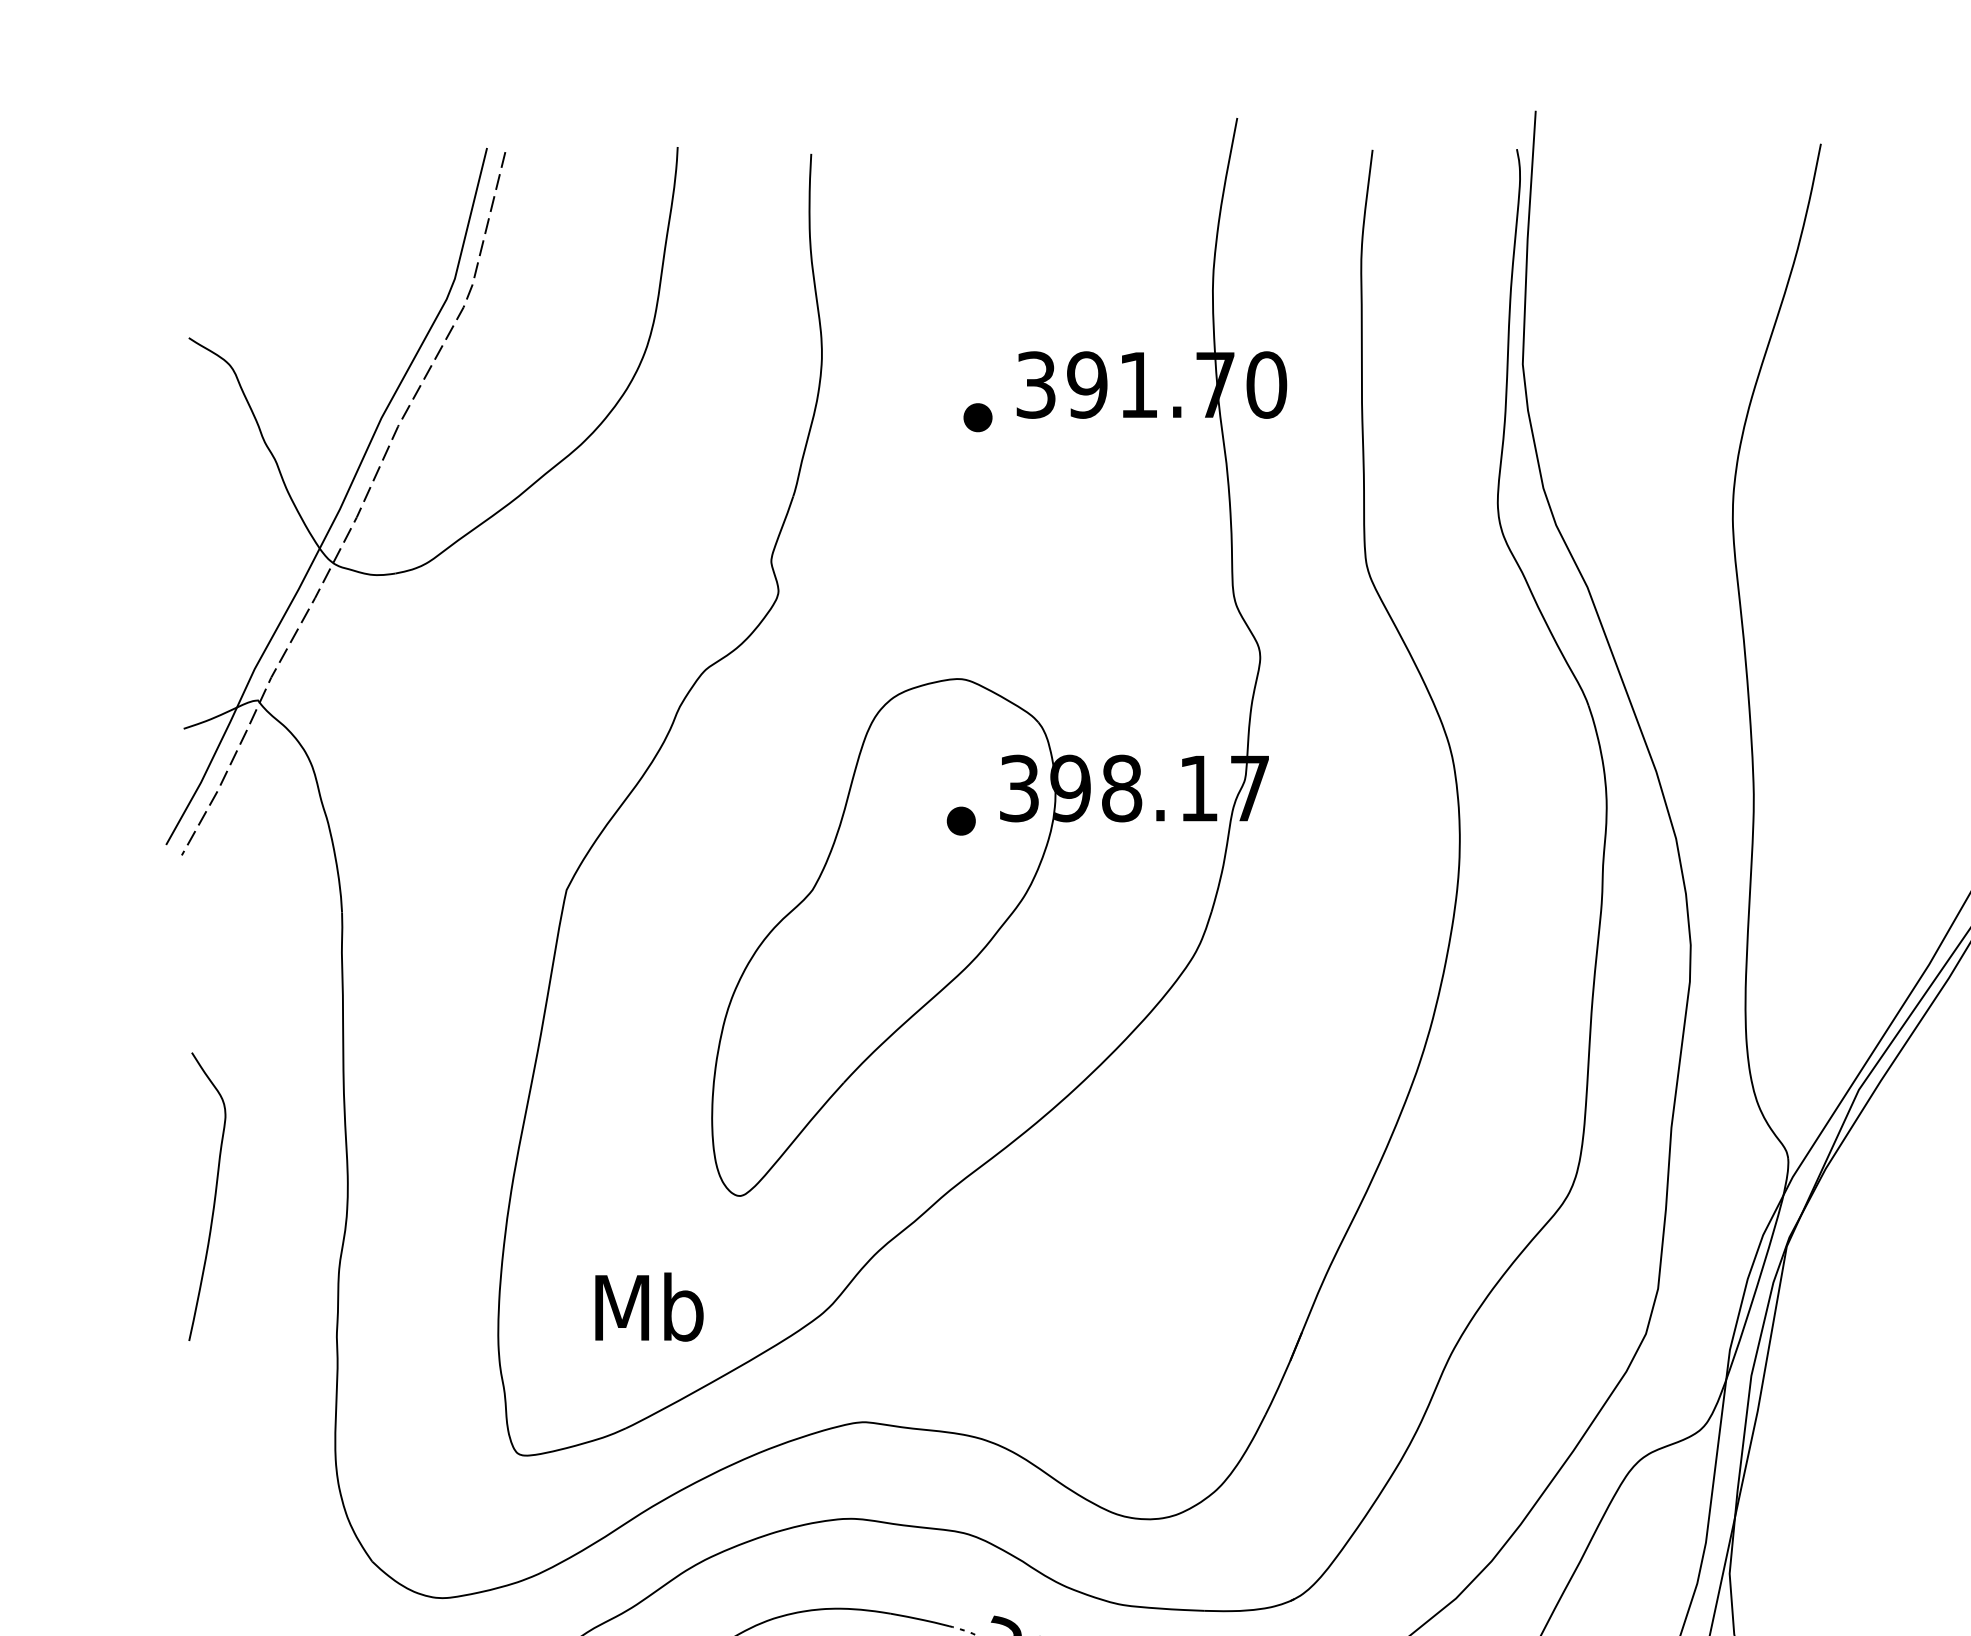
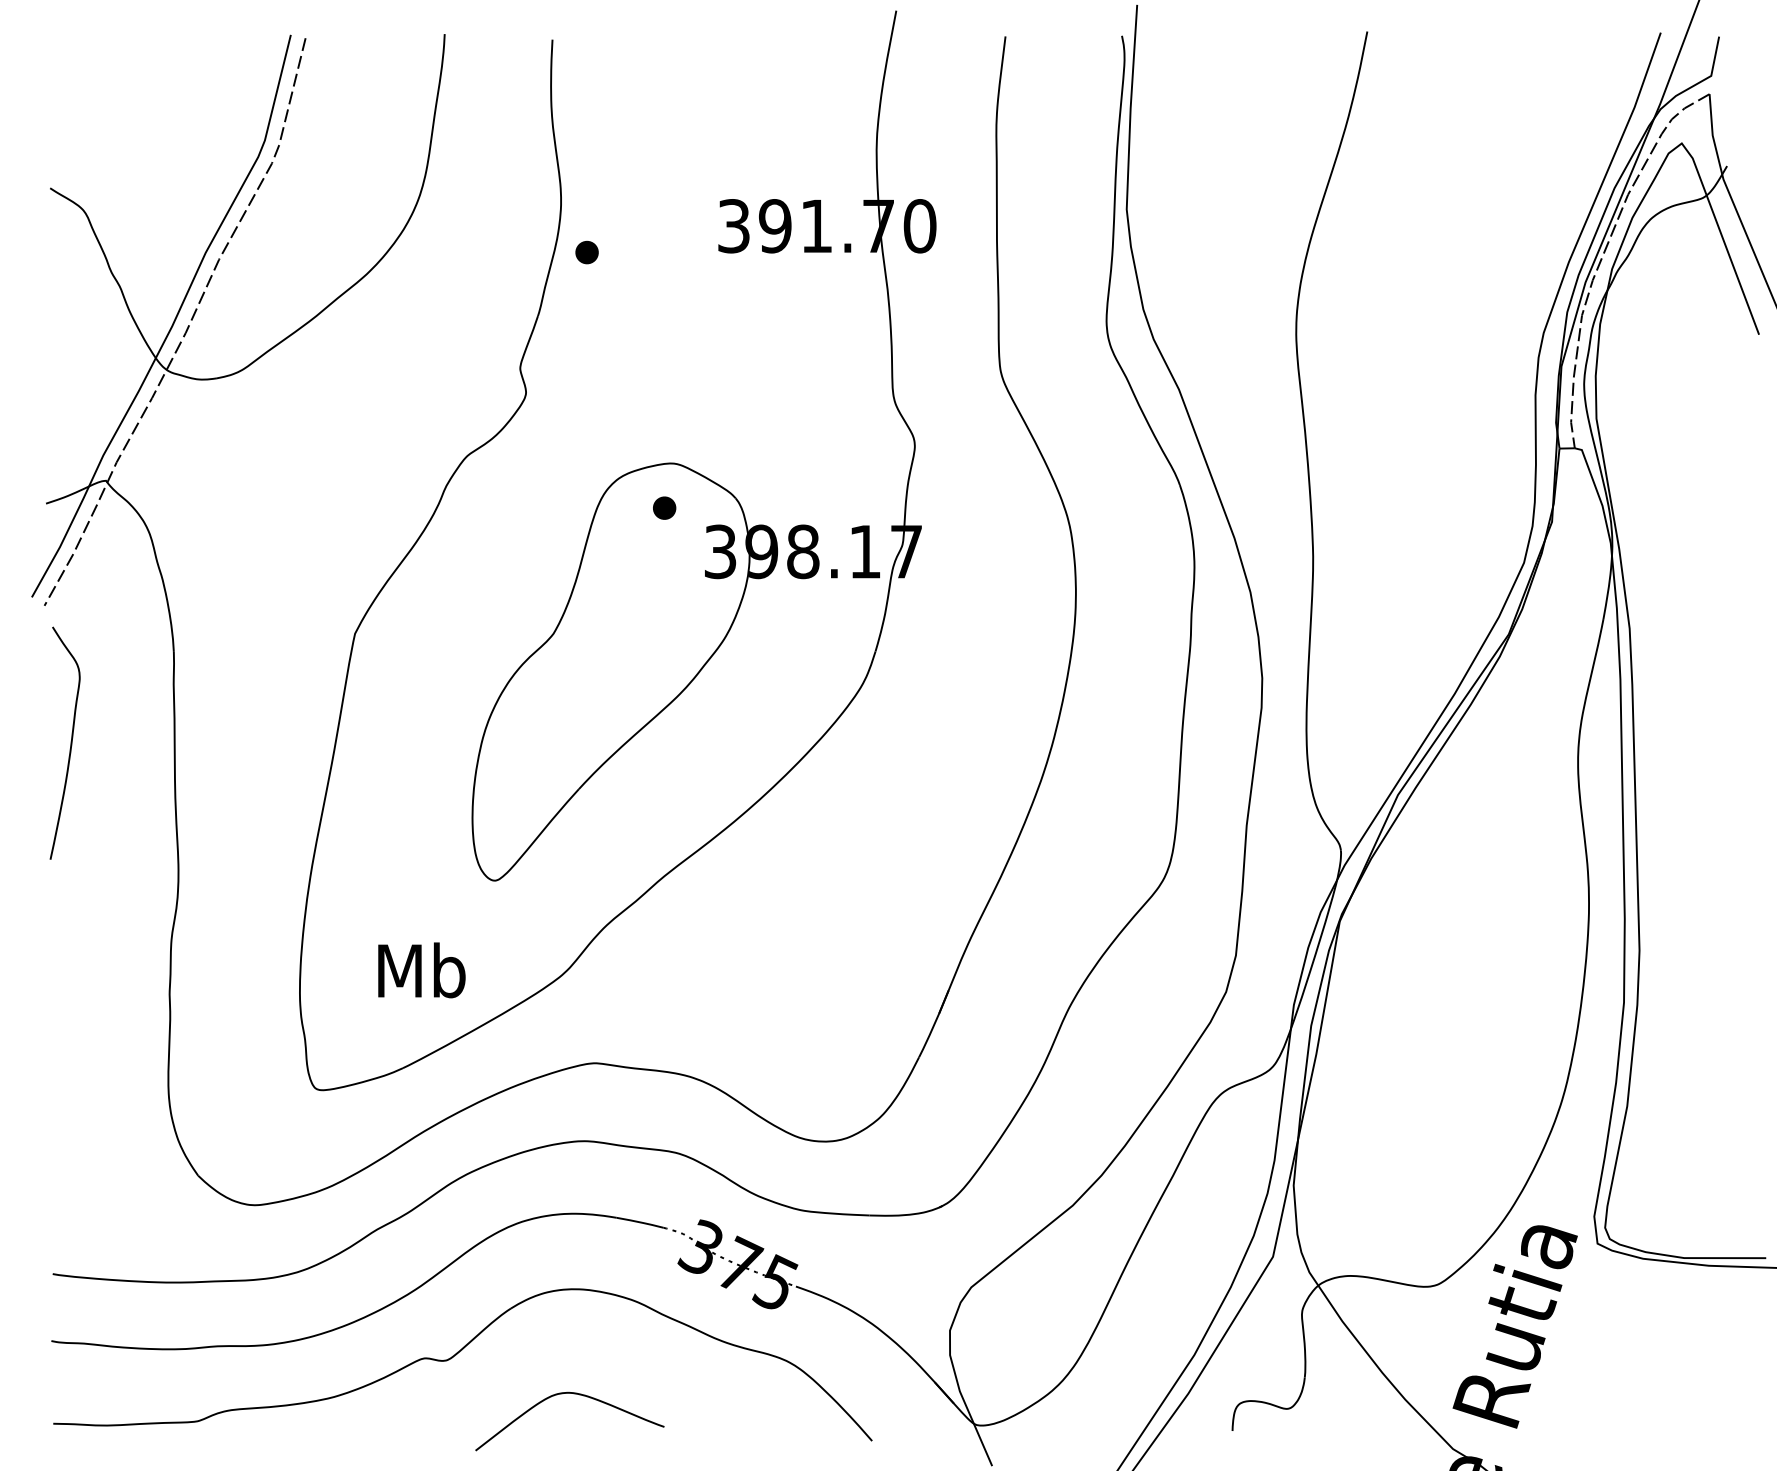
part: (977, 417) -> (586, 252), moved
part: (961, 820) -> (664, 507), moved
curve: (214, 1195) -> (70, 742), moved

